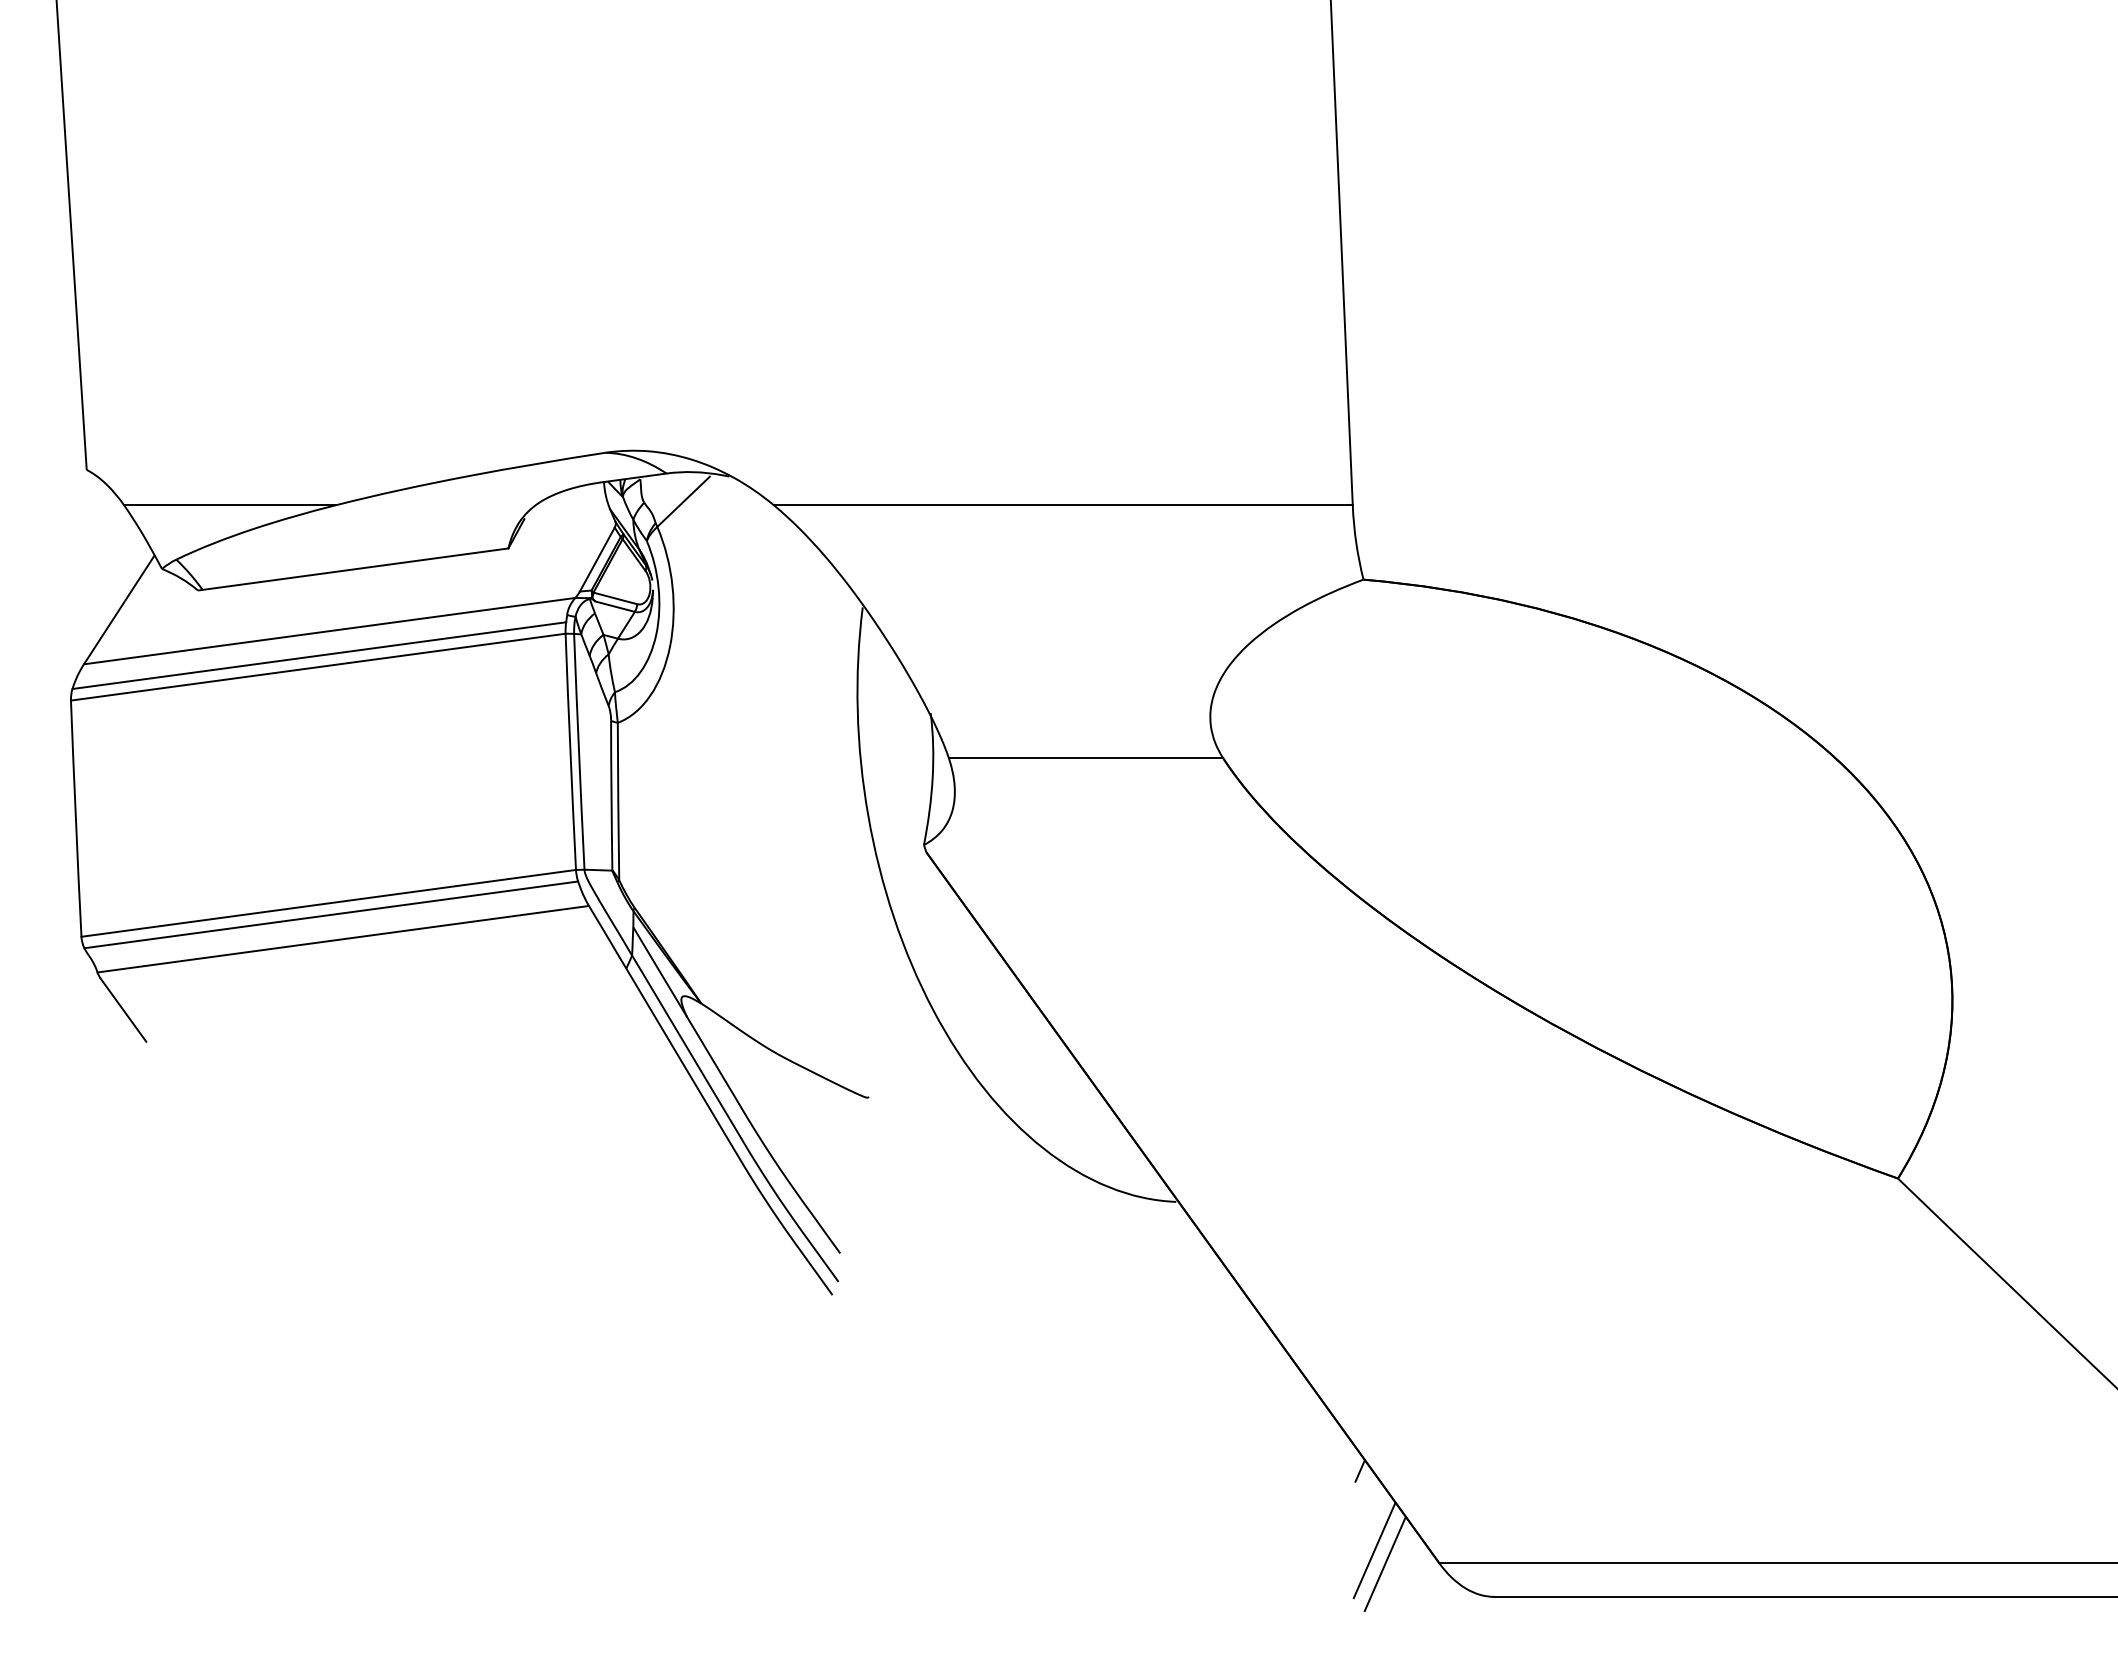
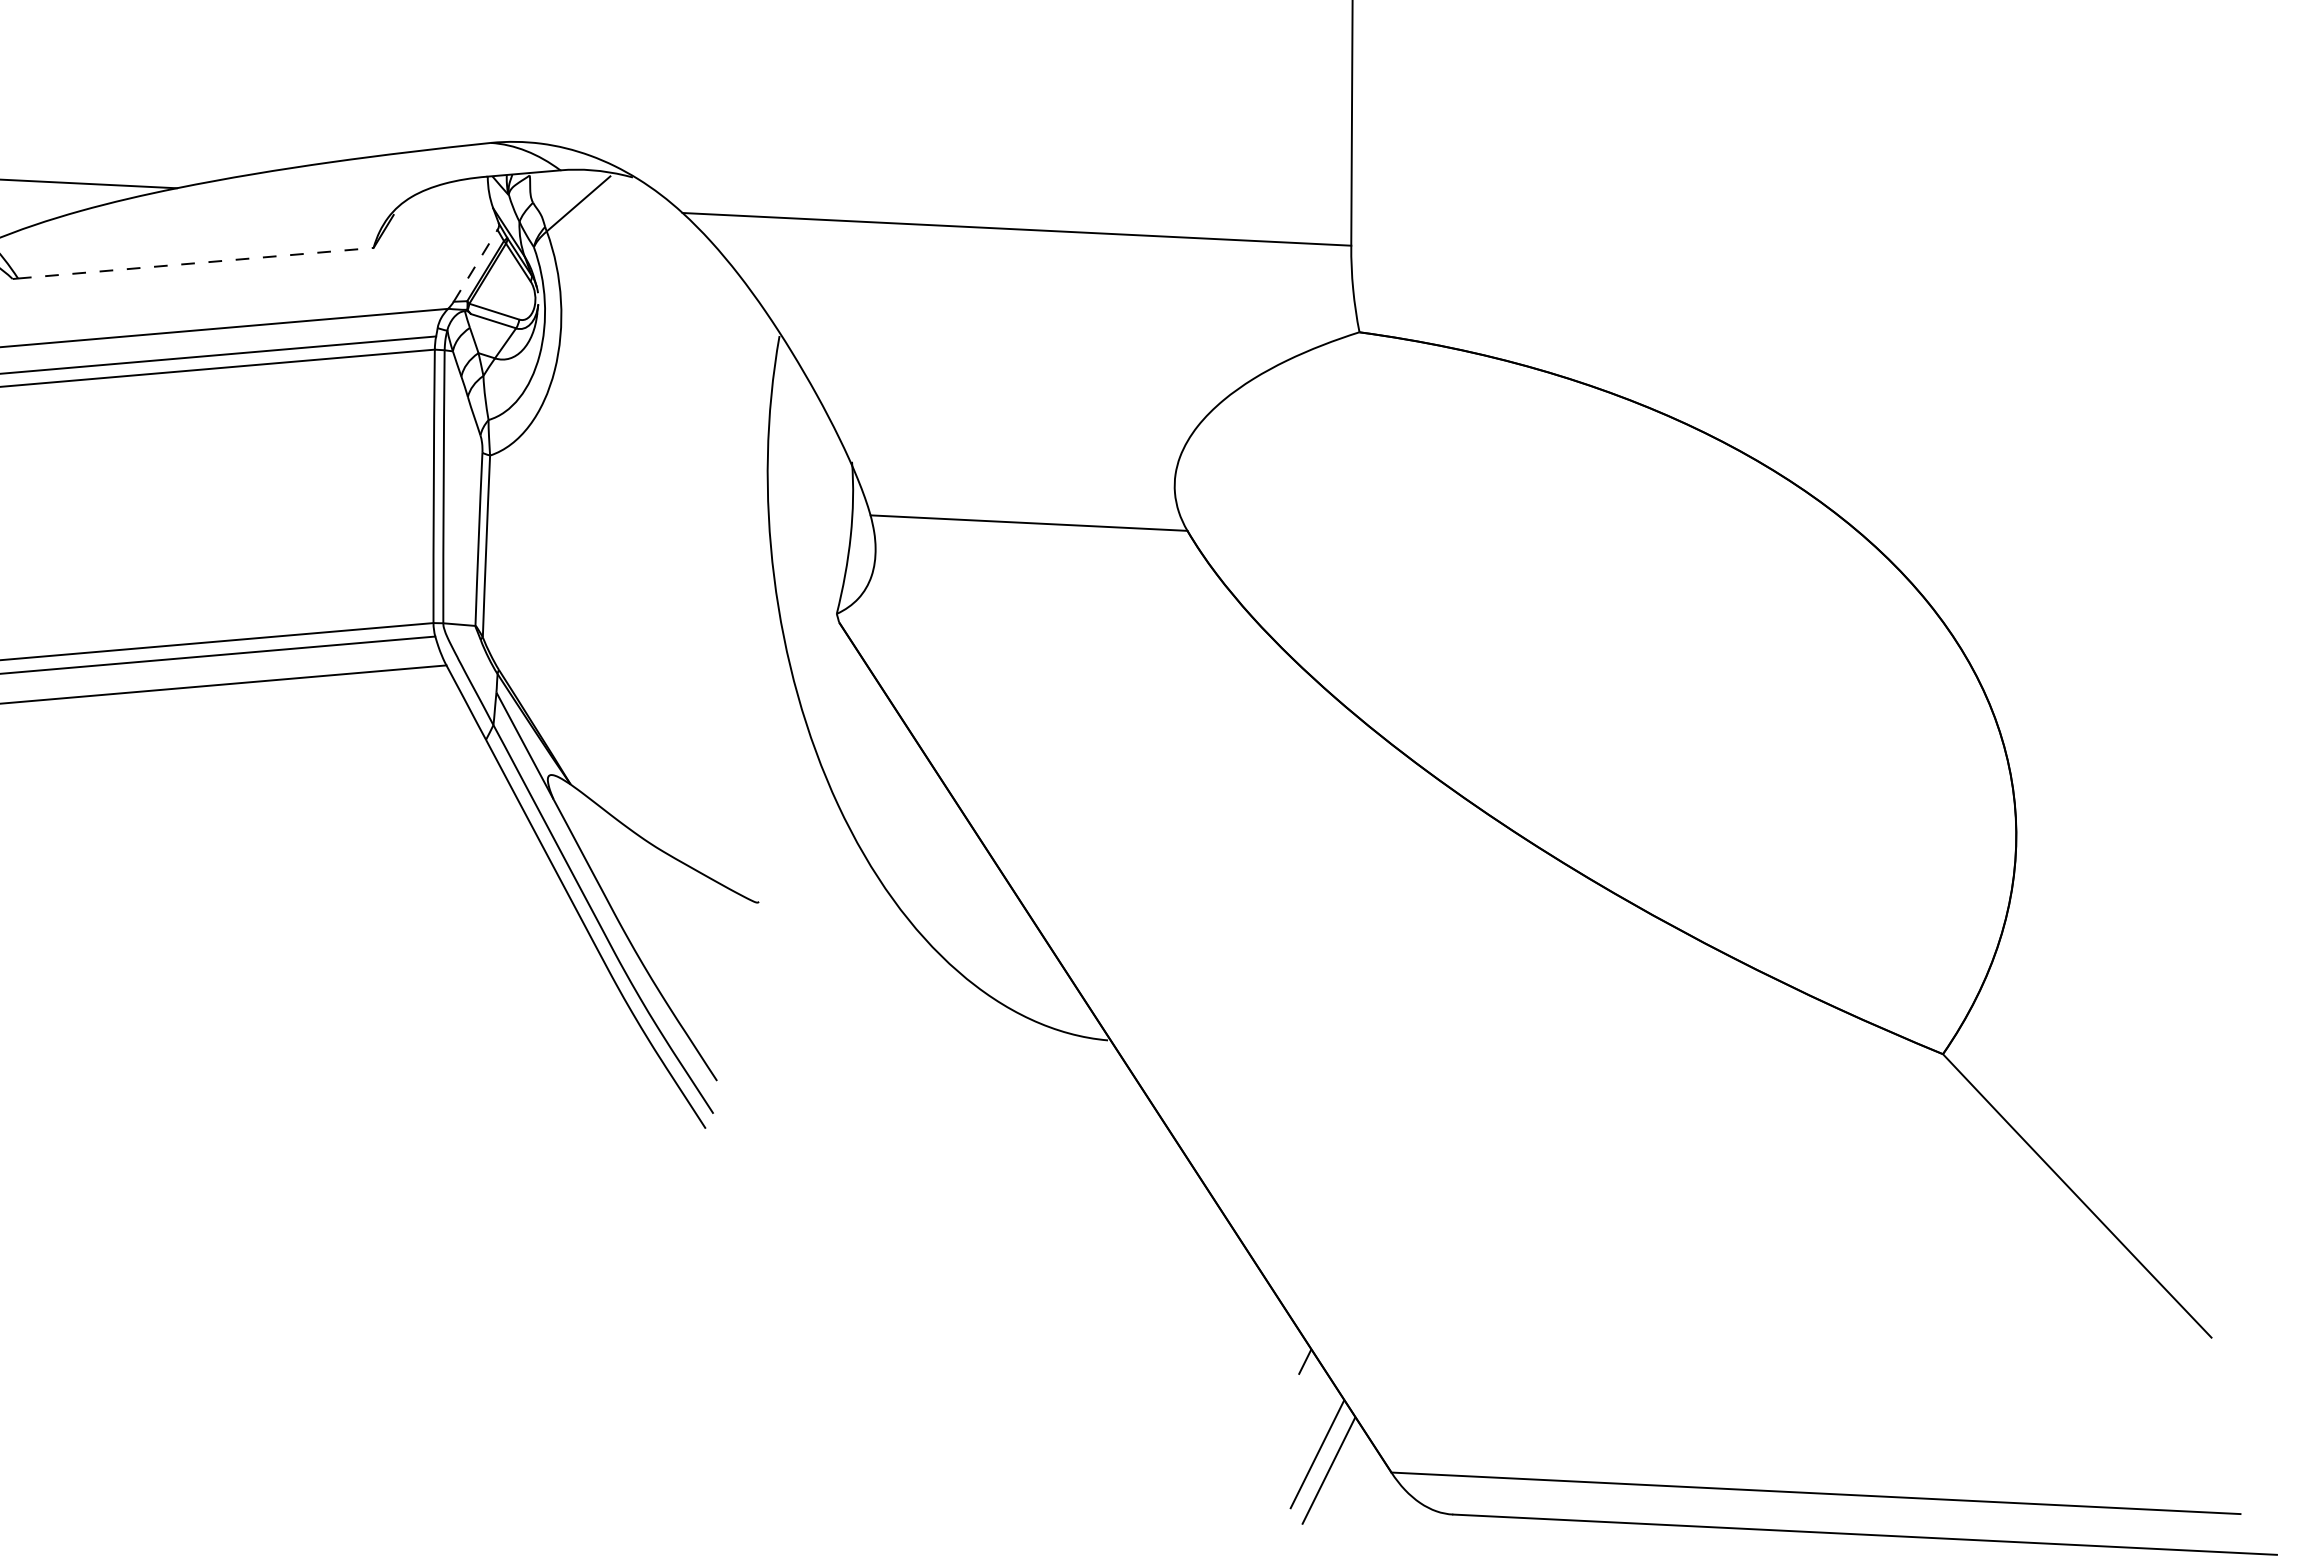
line: (597, 559) -> (475, 265), solid -> dashed
line: (355, 569) -> (195, 263), solid -> dashed

